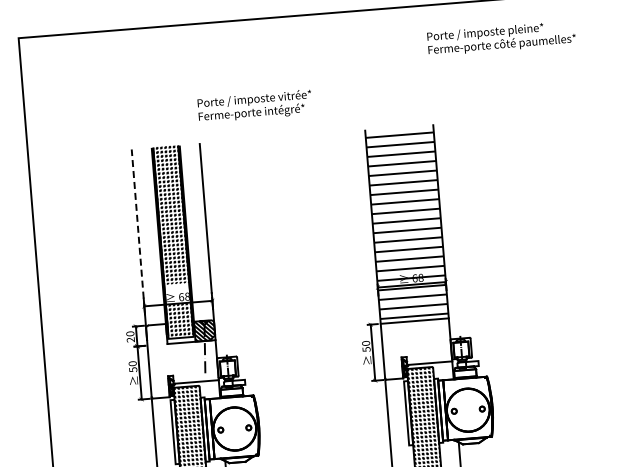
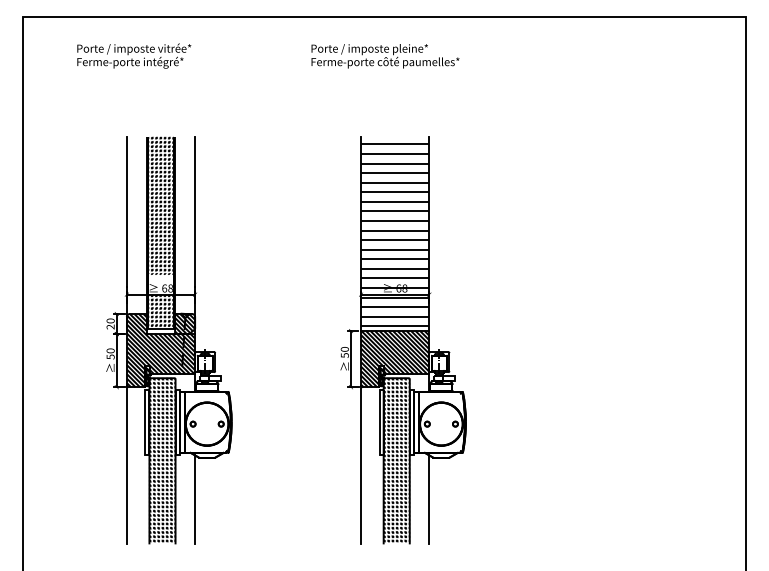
text: (501, 38) -> (385, 56), moved
text: (255, 105) -> (134, 55), moved
line: (137, 224) -> (126, 212), dashed -> solid
hatch: (417, 349) -> (395, 359), added
hatch: (182, 359) -> (160, 350), added

